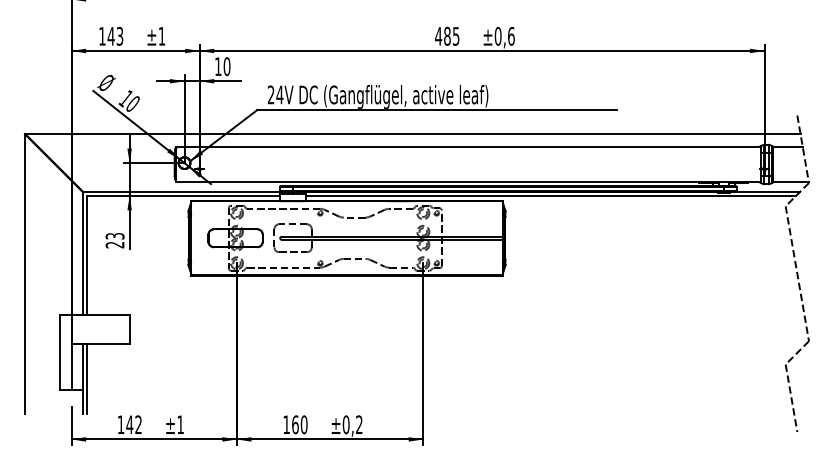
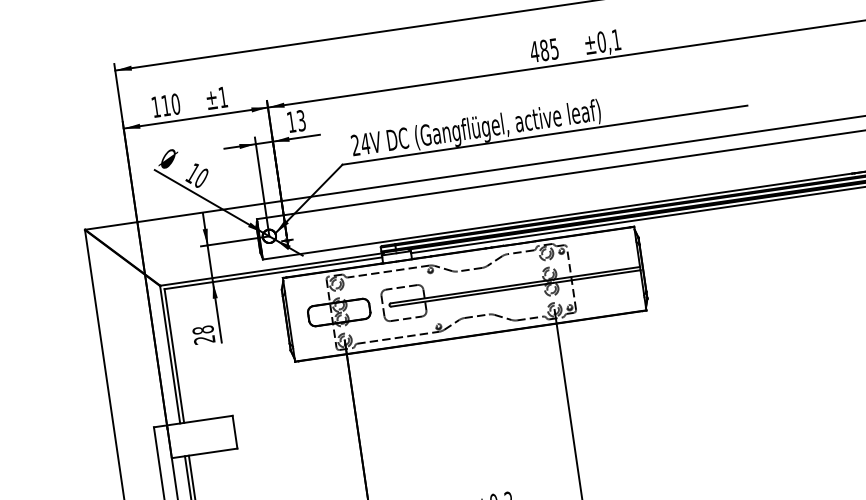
text: (511, 35) -> (616, 38), ±0,6 -> ±0,1
text: (115, 36) -> (170, 105), 143 -> 110
text: (226, 66) -> (300, 120), 10 -> 13
text: (114, 235) -> (202, 329), 23 -> 28

